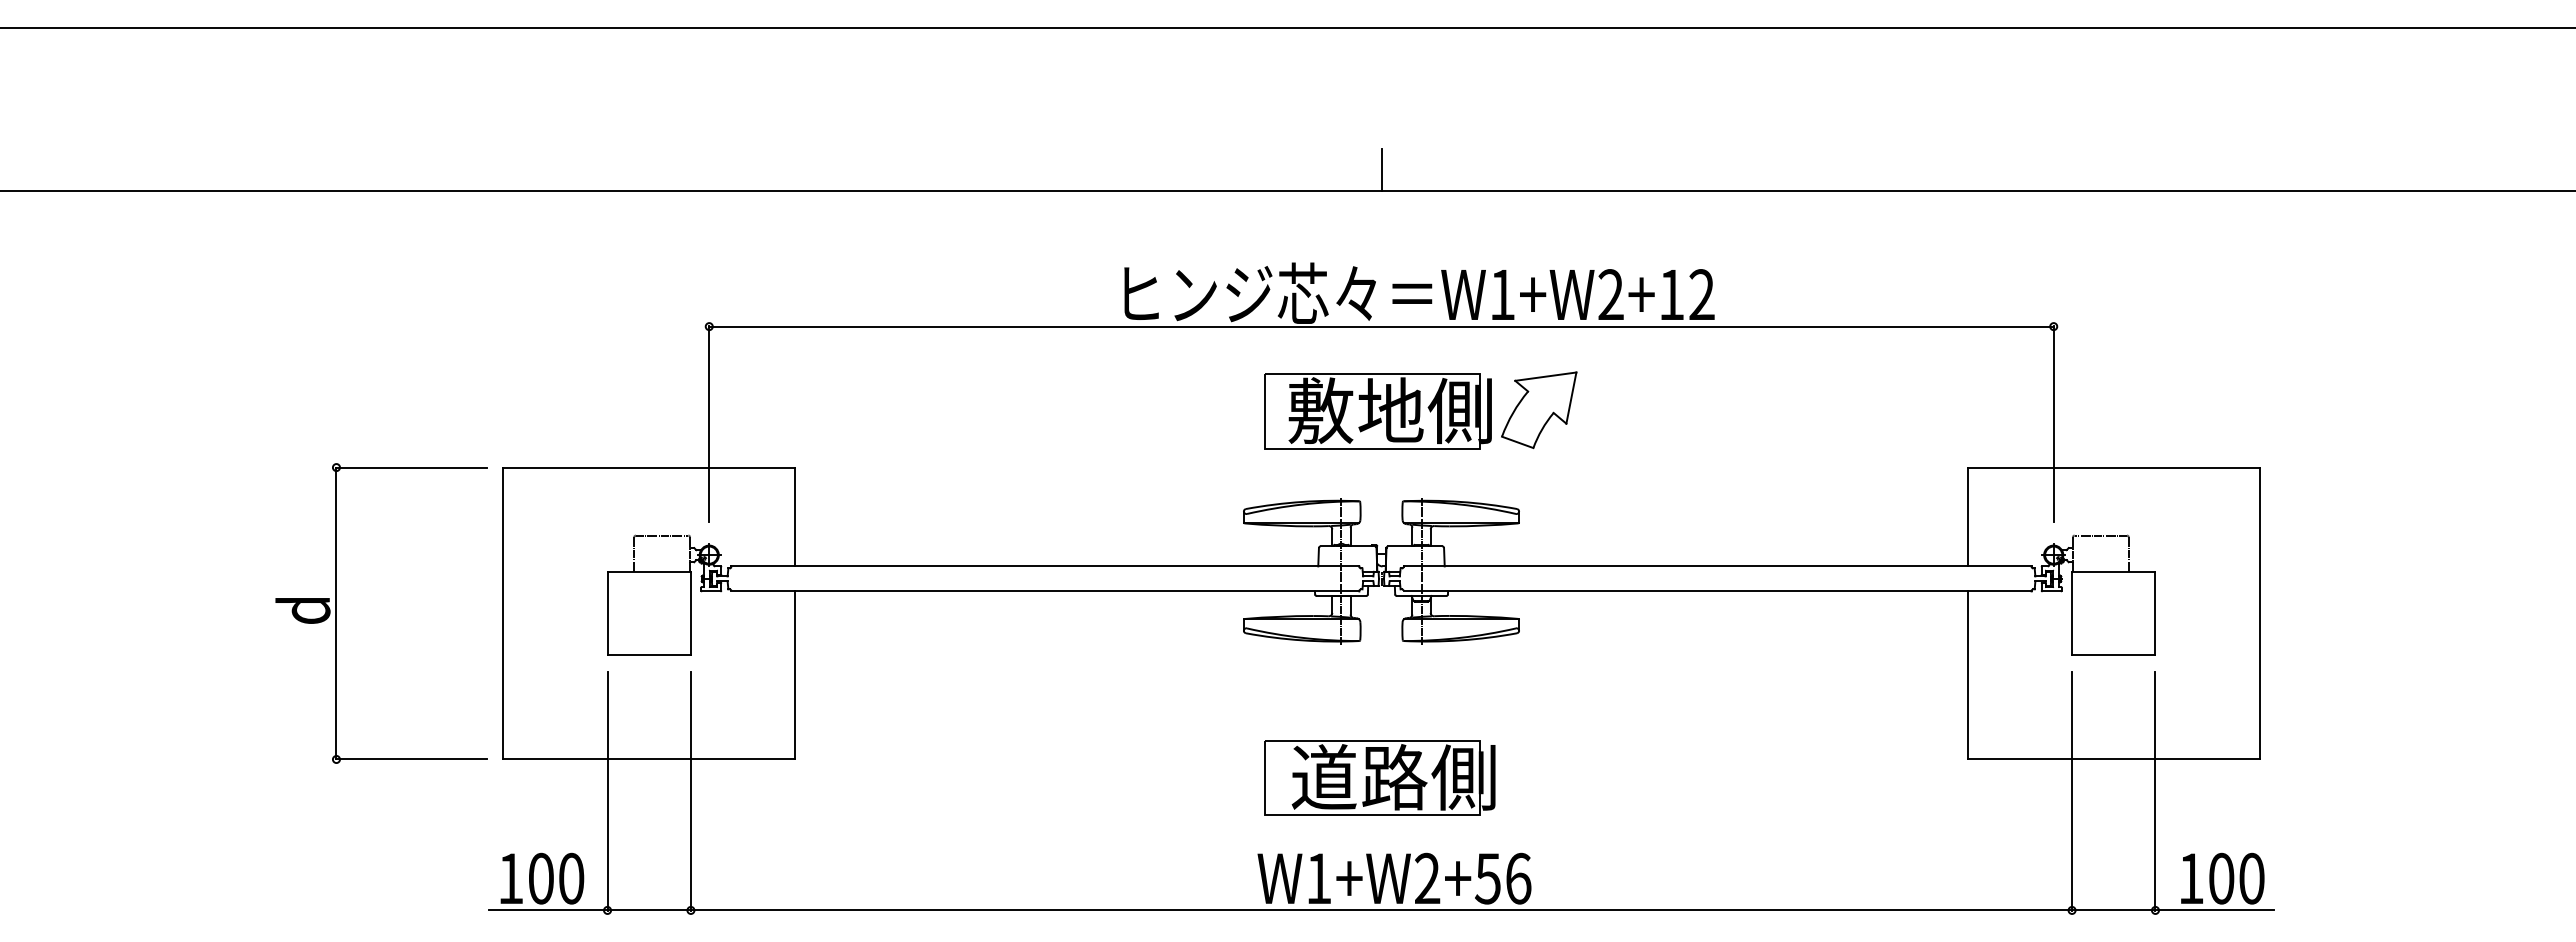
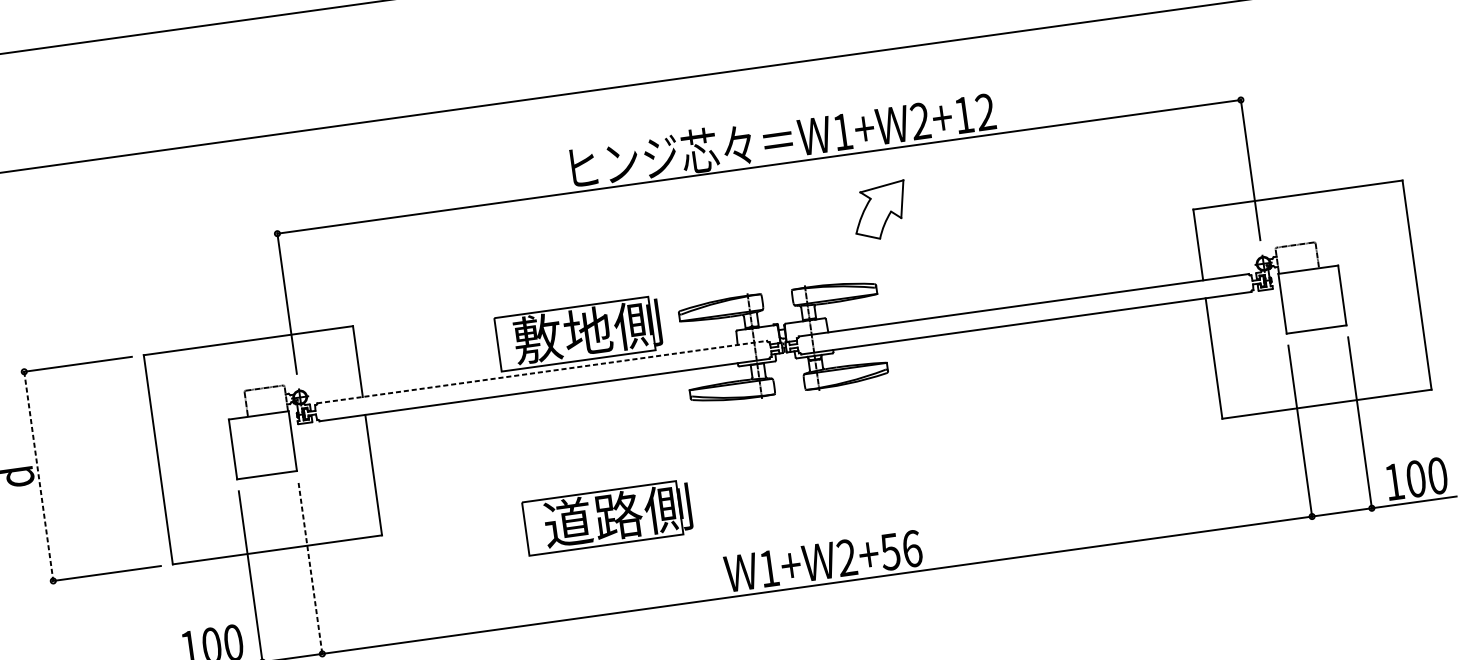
line: (1381, 169) -> (743, 54), removed
part: (1377, 411) -> (578, 333), moved
line: (1045, 566) -> (542, 372), solid -> dashed
line: (336, 613) -> (38, 476), solid -> dashed
part: (1379, 777) -> (607, 517), moved
line: (690, 791) -> (310, 568), solid -> dashed

